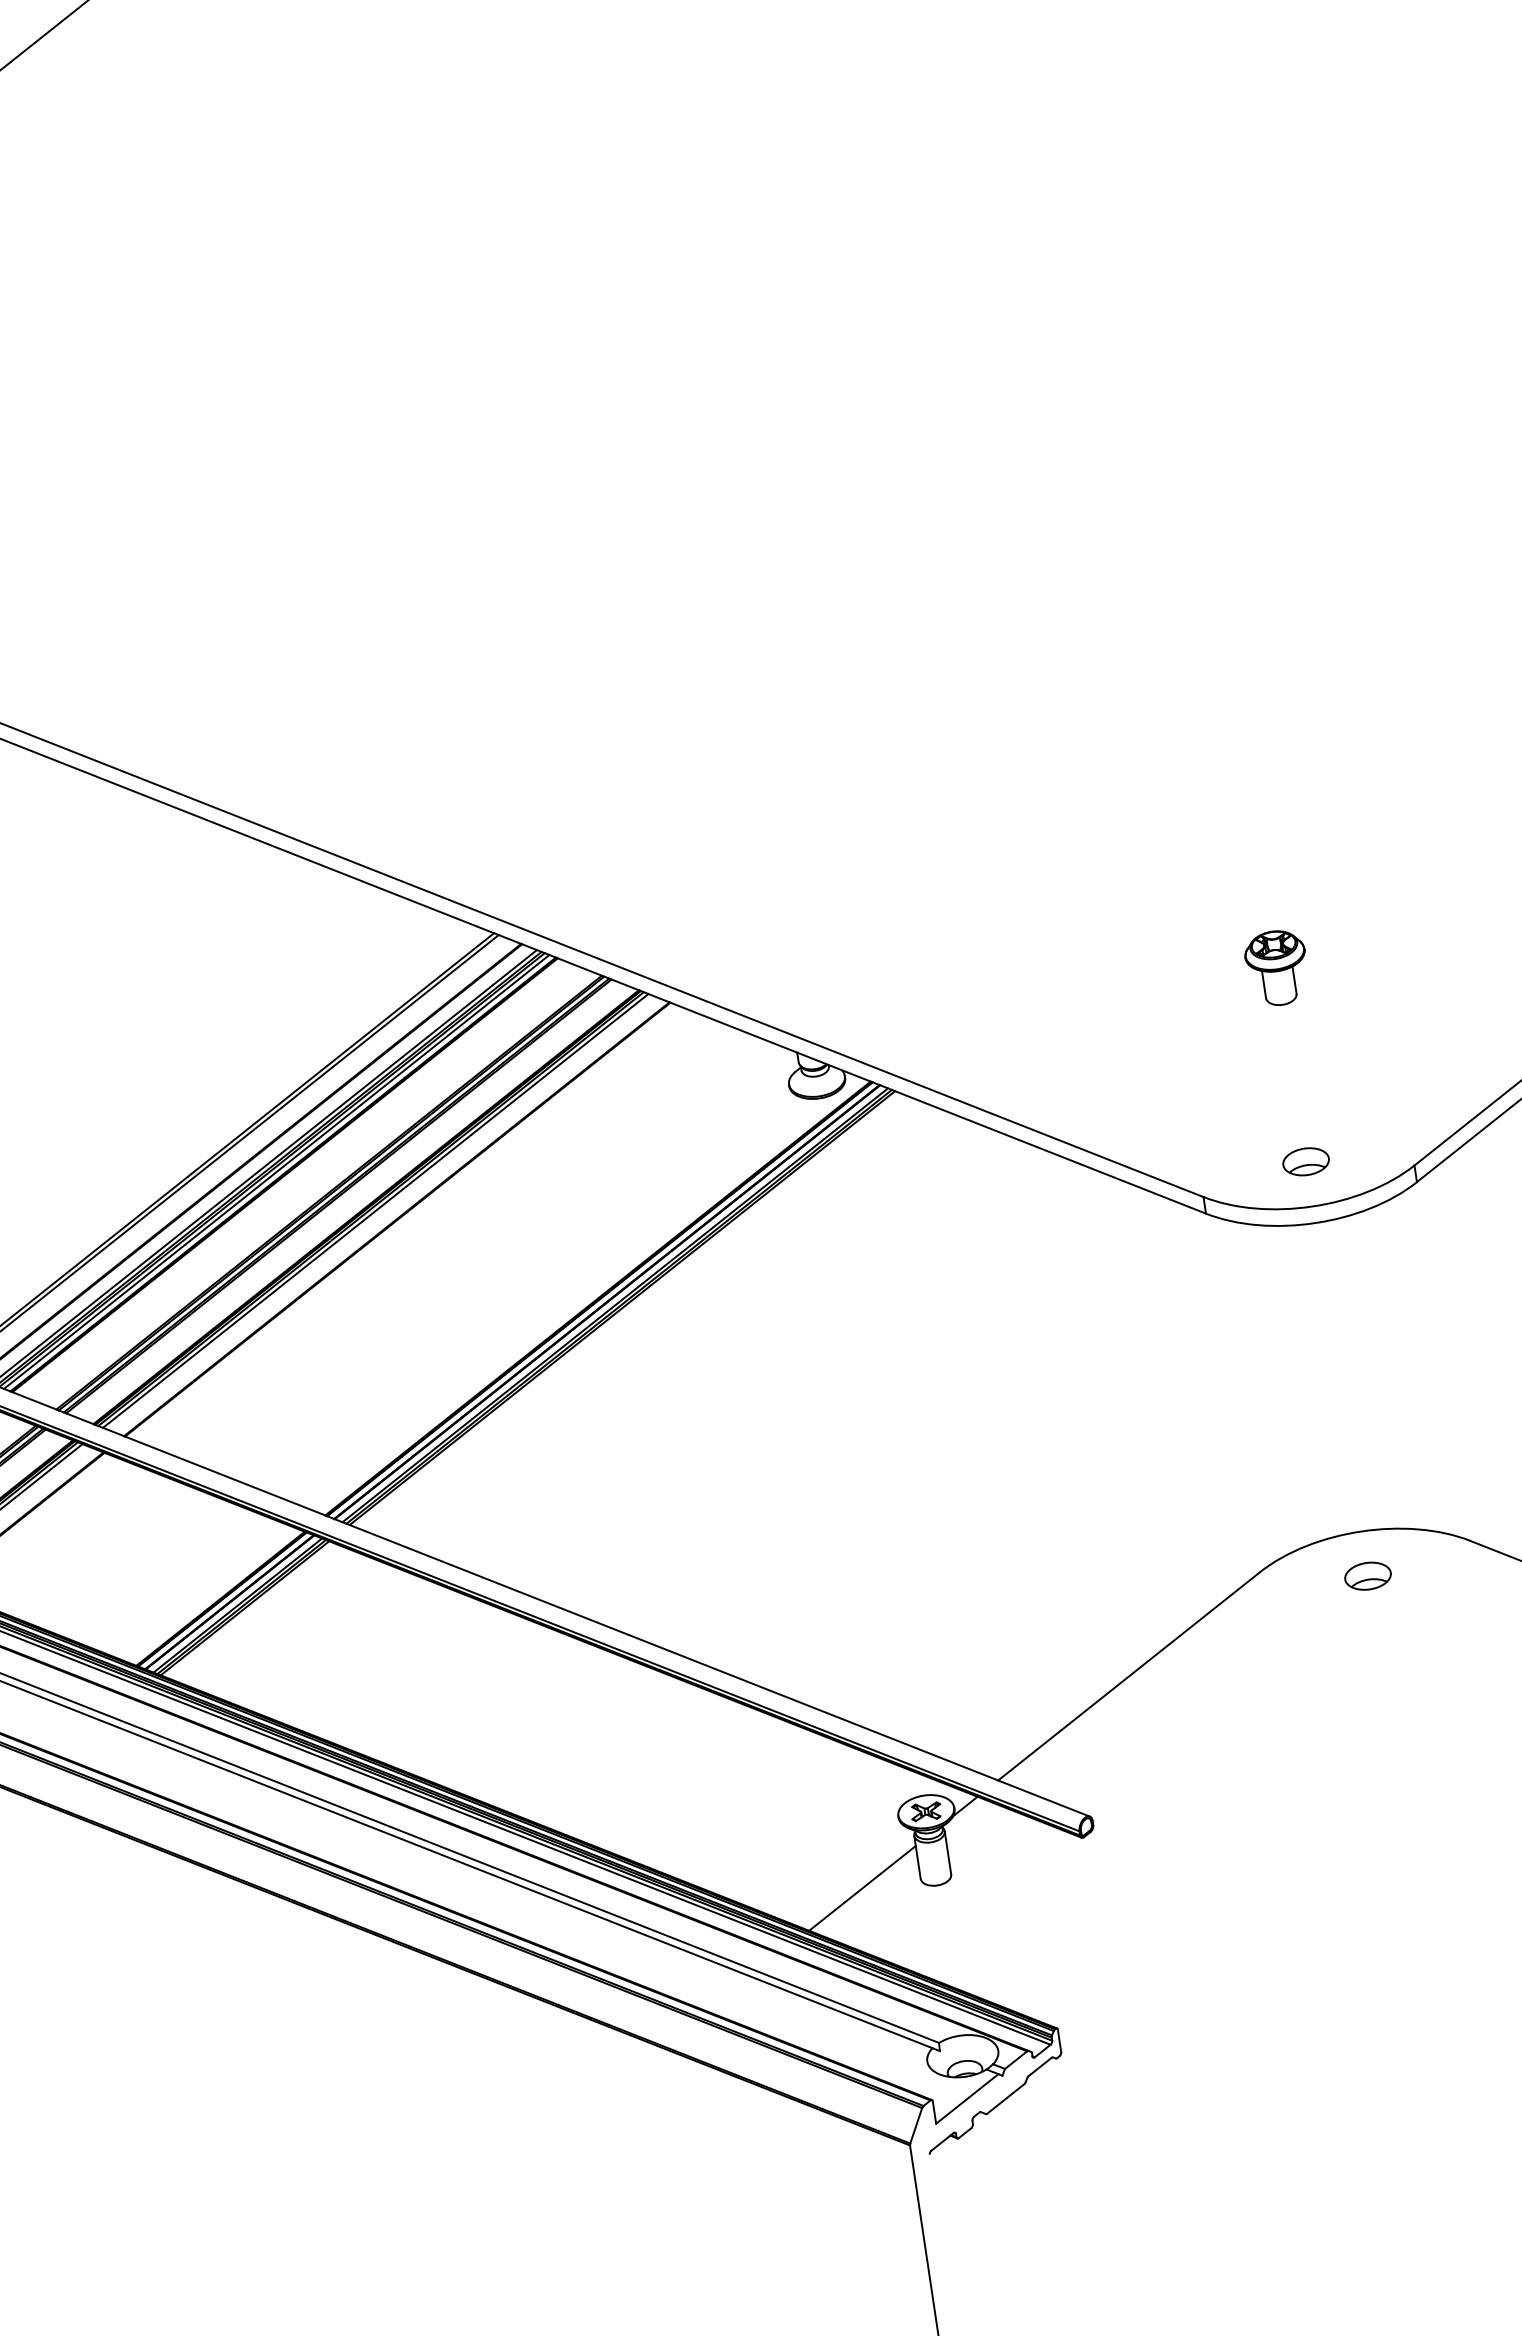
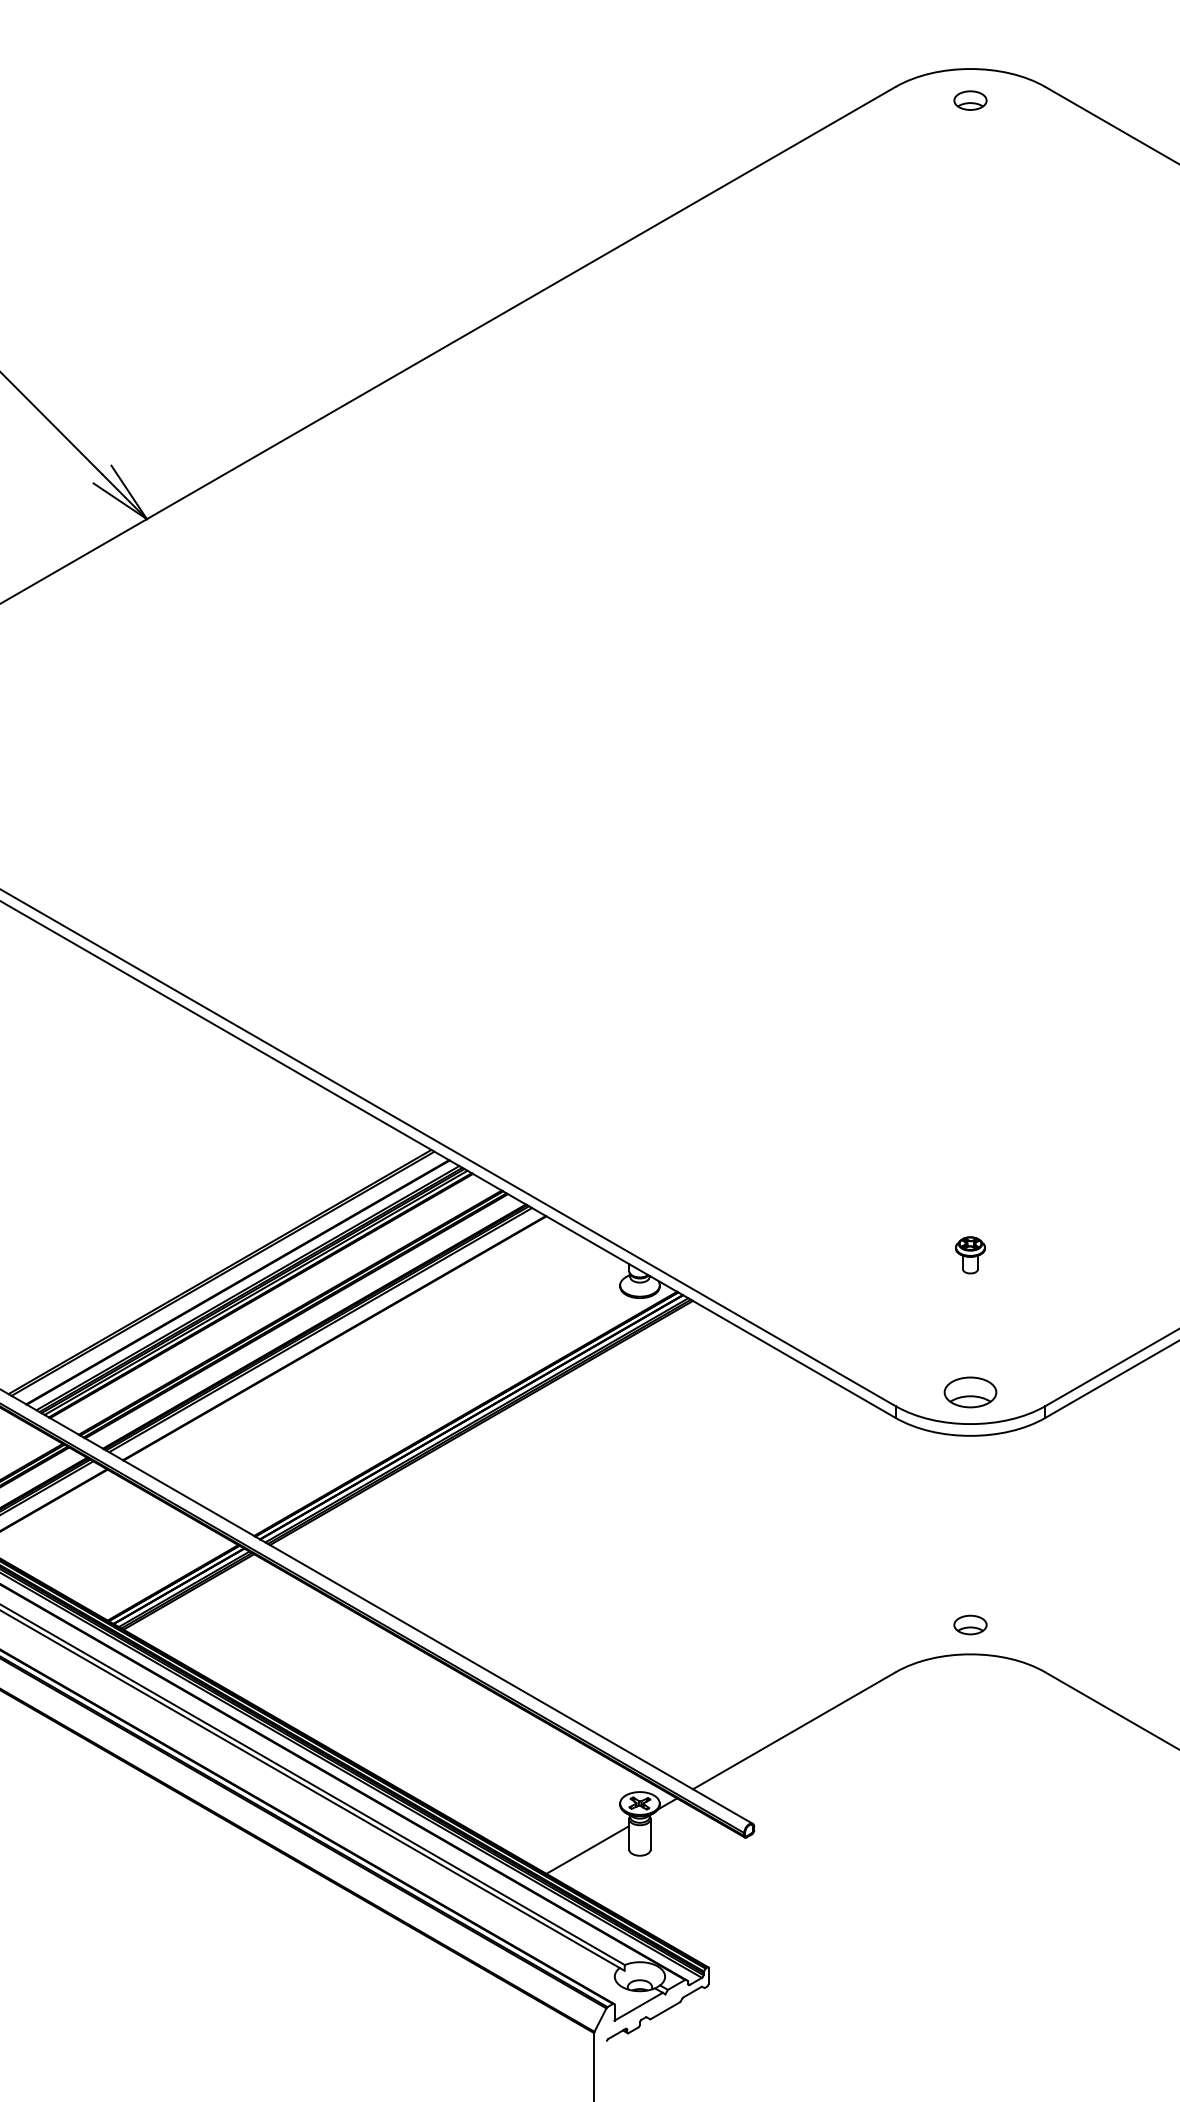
part: (1277, 968) -> (970, 1255), size x0.7
part: (1306, 1161) -> (970, 1392), size x1.6
part: (1367, 1575) -> (970, 1624), moved

